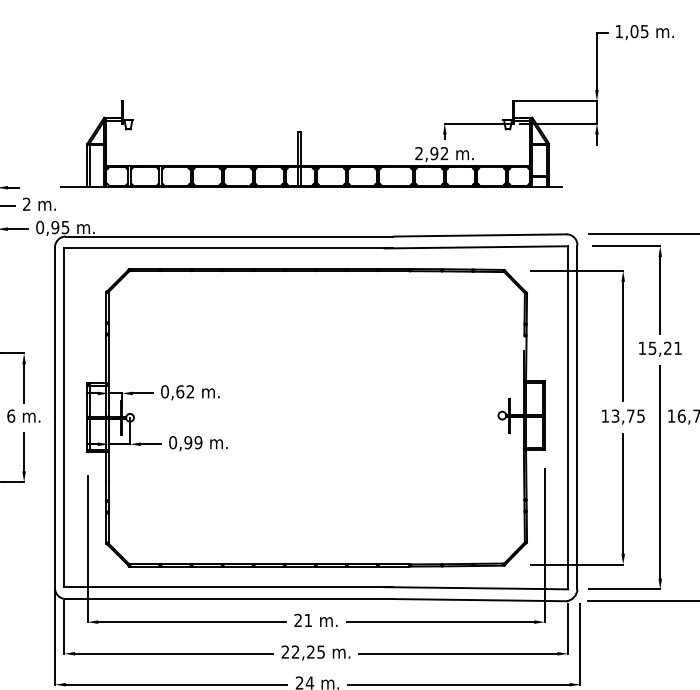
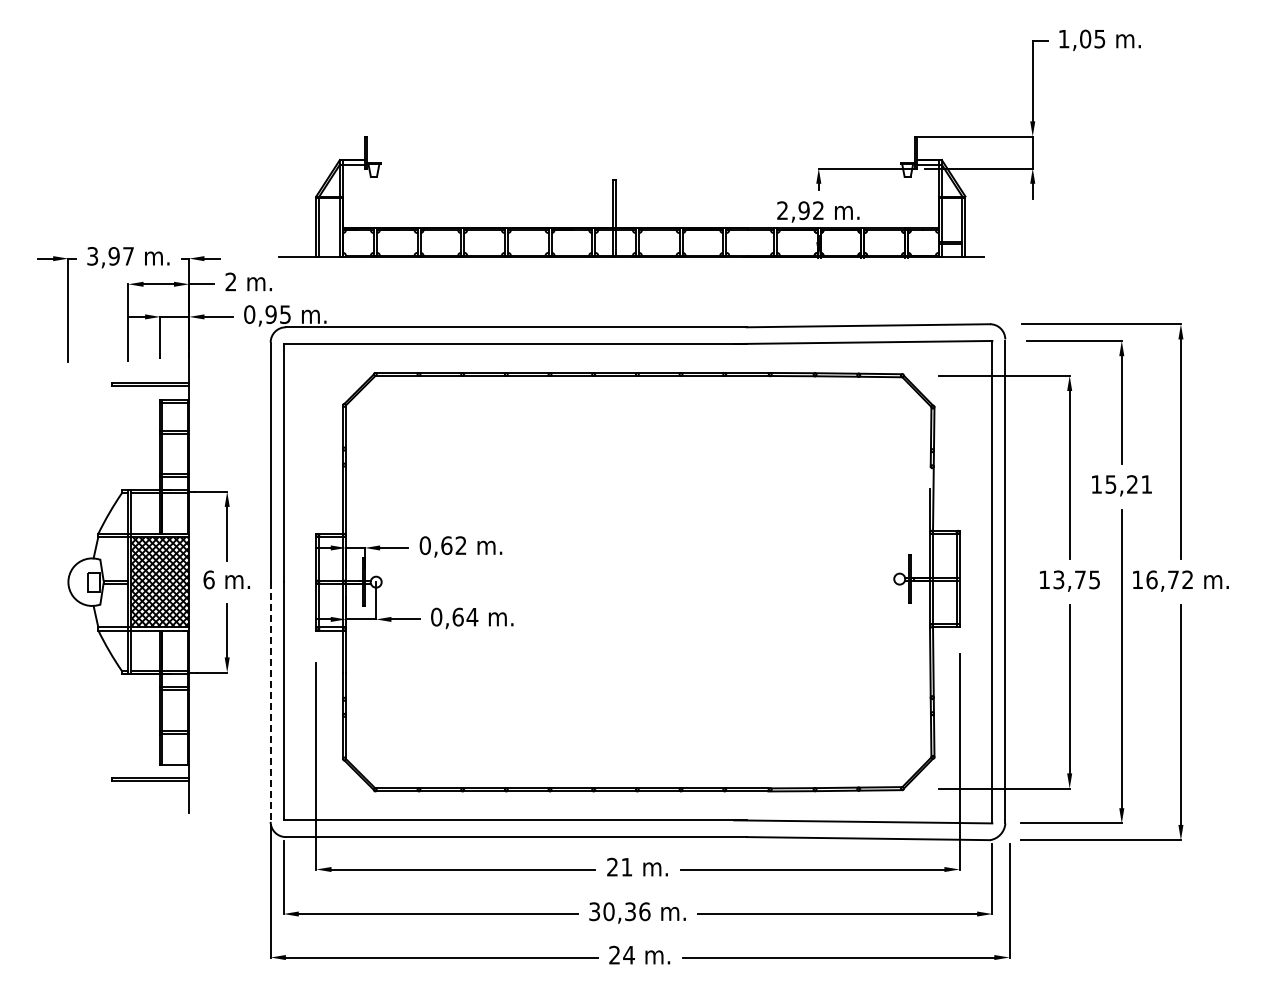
text: (193, 442) -> (465, 616), 0,99 -> 0,64
line: (54, 503) -> (270, 702), solid -> dashed
text: (303, 651) -> (619, 911), 22,25 -> 30,36

